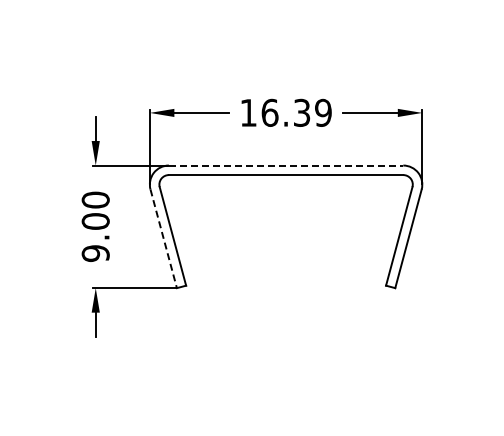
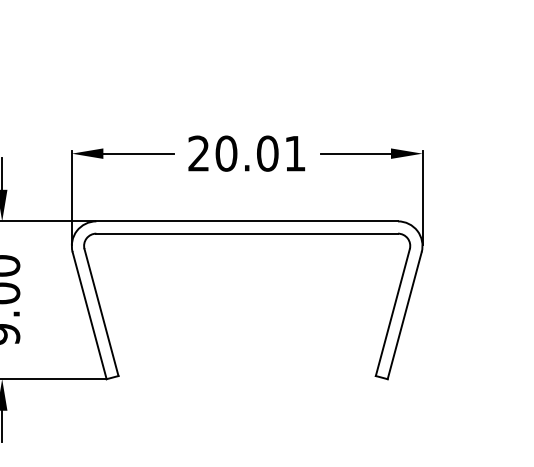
text: (285, 112) -> (246, 153), 16.39 -> 20.01
line: (286, 165) -> (247, 221), dashed -> solid
line: (163, 239) -> (89, 316), dashed -> solid

